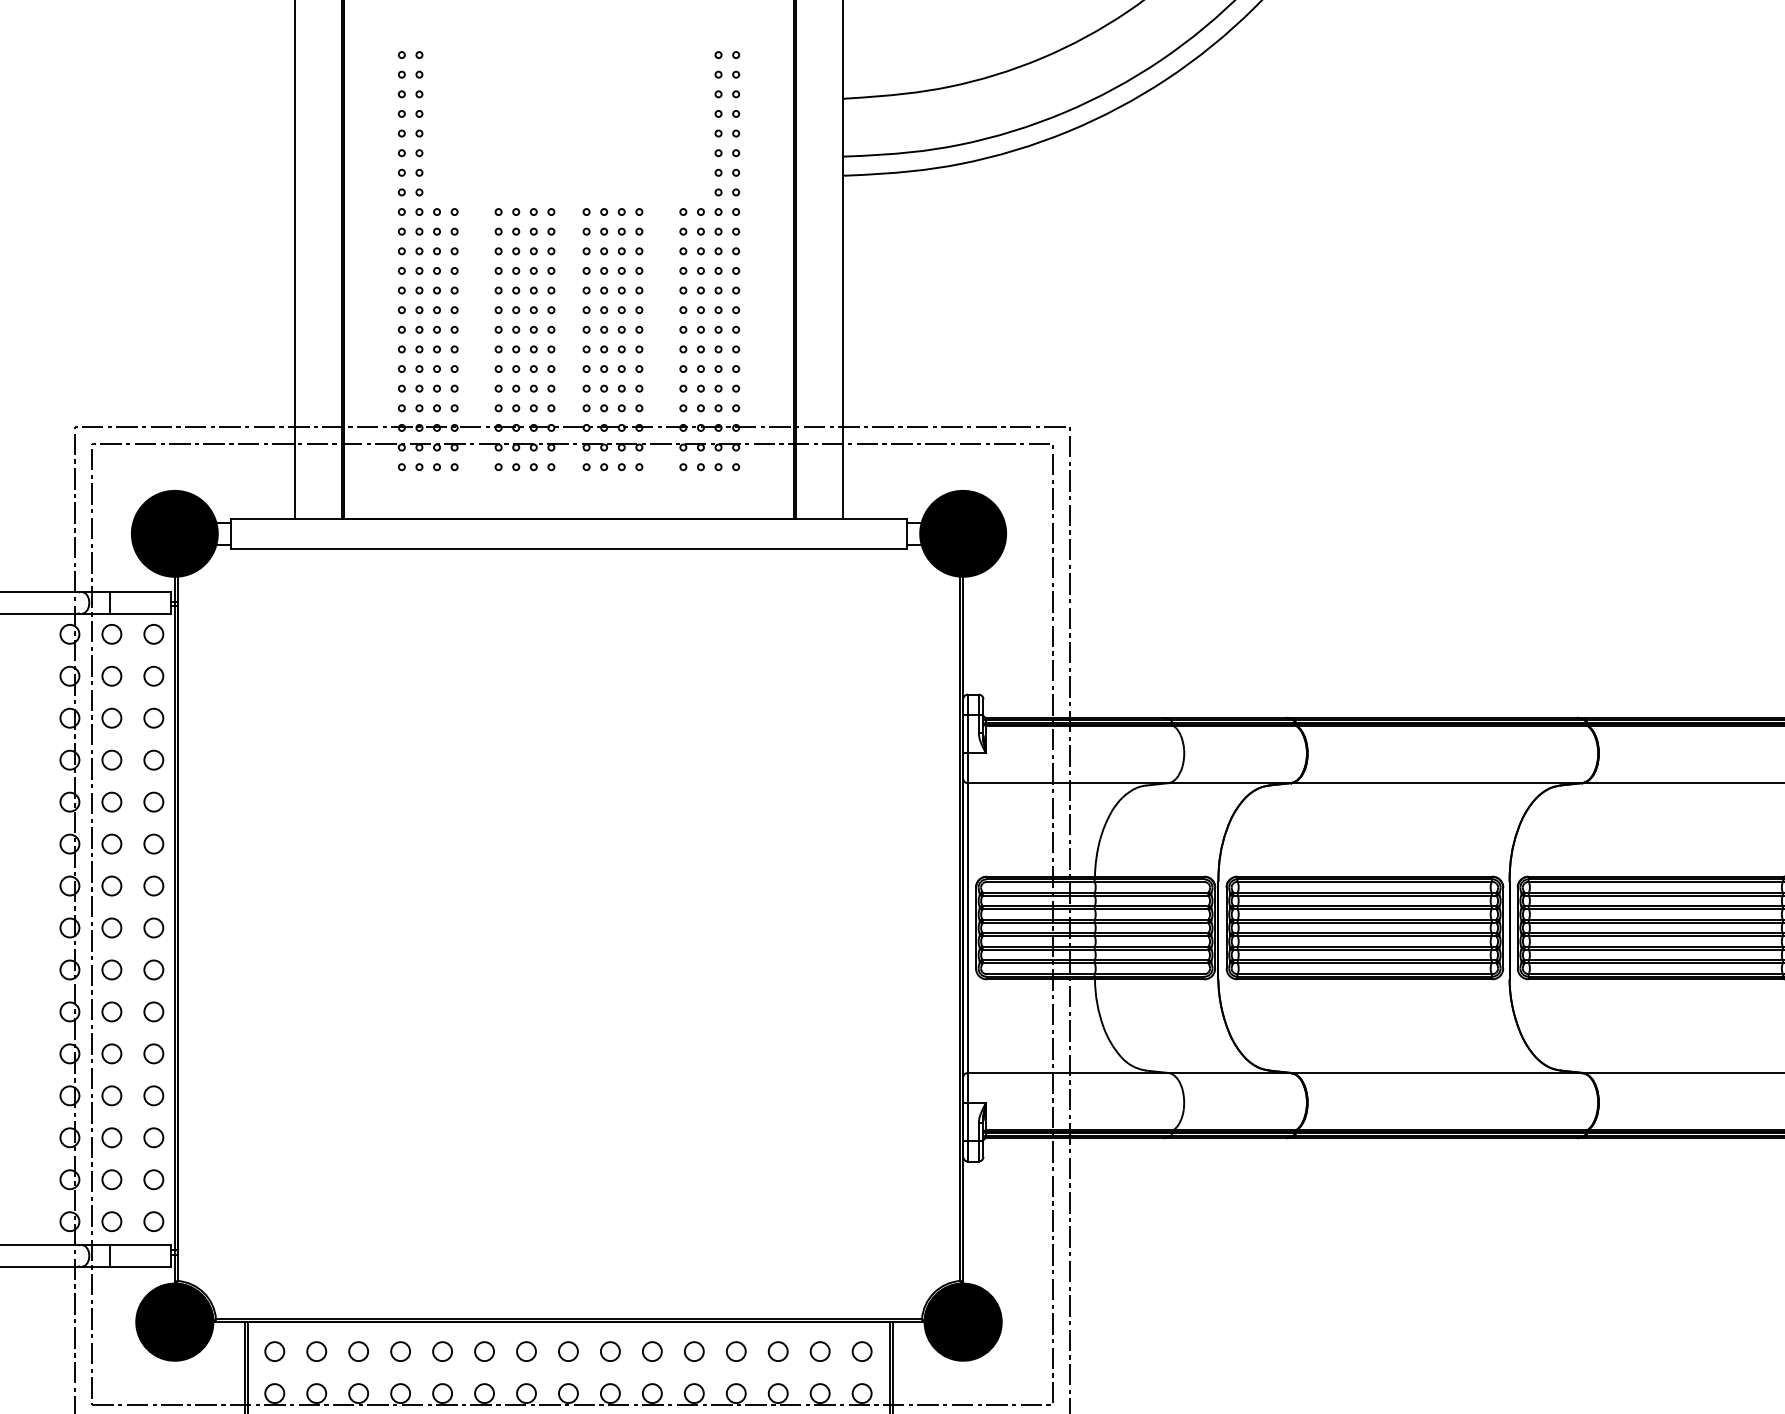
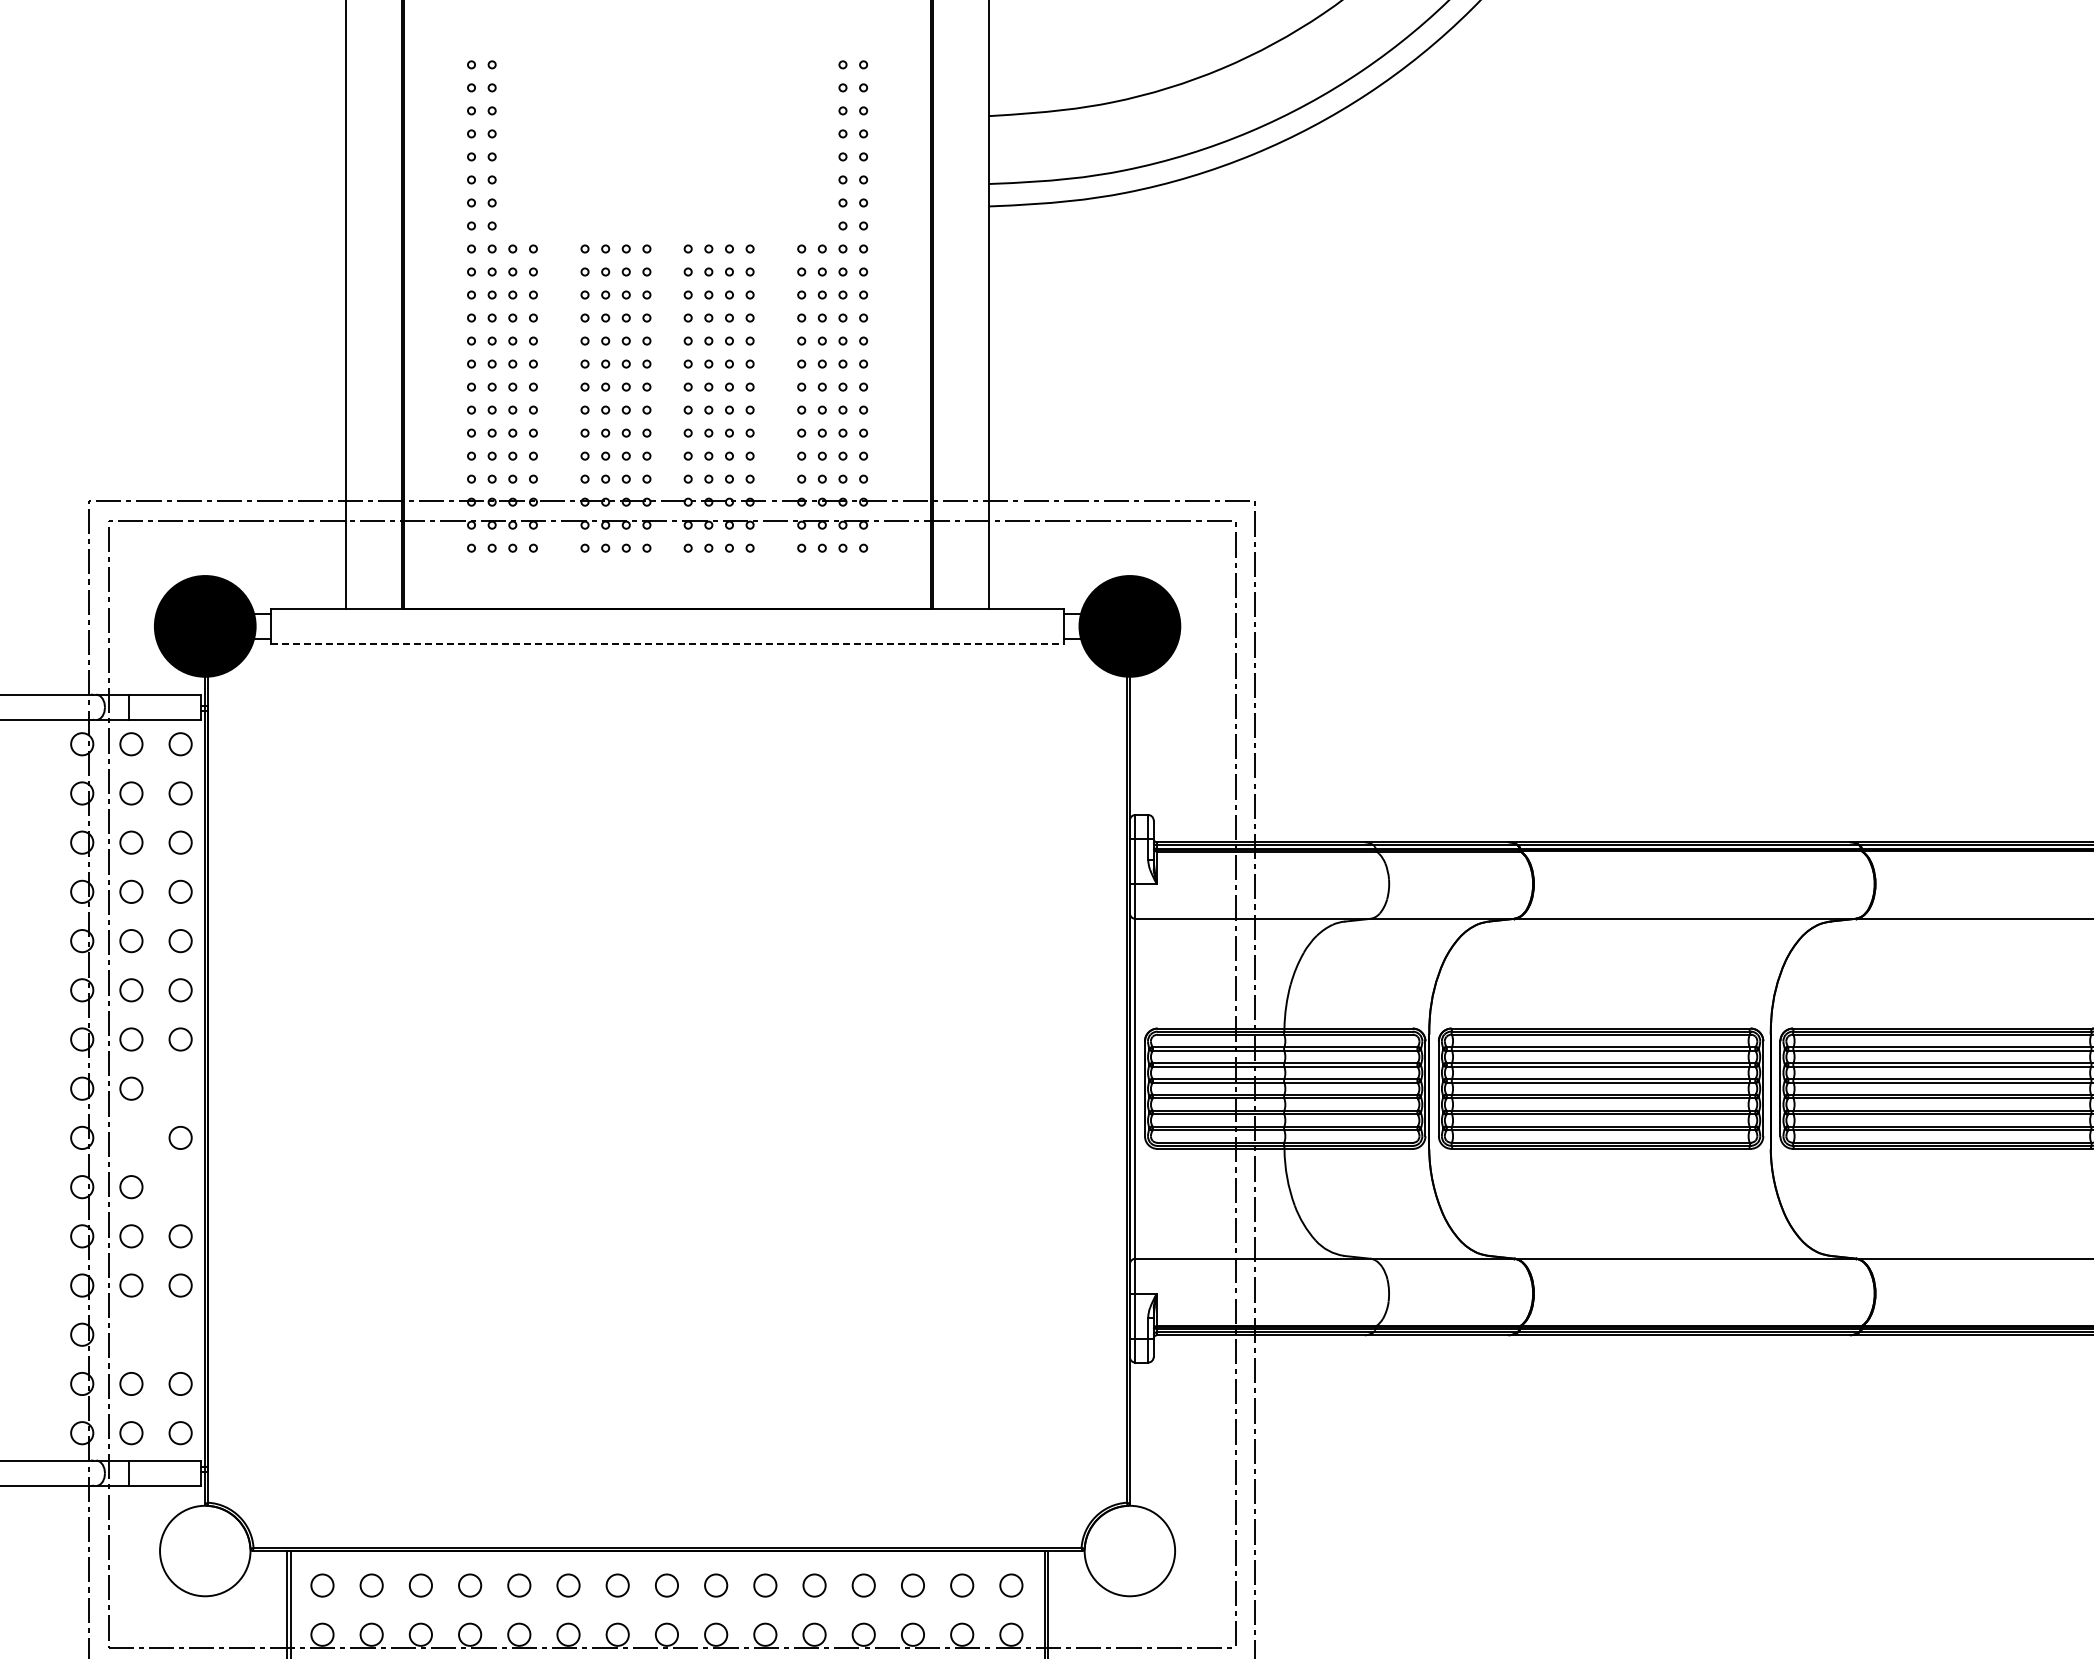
line: (568, 549) -> (667, 644), solid -> dashed
circle: (153, 927) -> (180, 1088), removed
circle: (111, 969) -> (131, 1137), removed
circle: (153, 1012) -> (180, 1187), removed
circle: (111, 1137) -> (131, 1334), removed
circle: (153, 1137) -> (180, 1334), removed
fill: (175, 1321) -> (205, 1550), removed
fill: (962, 1321) -> (1129, 1550), removed

